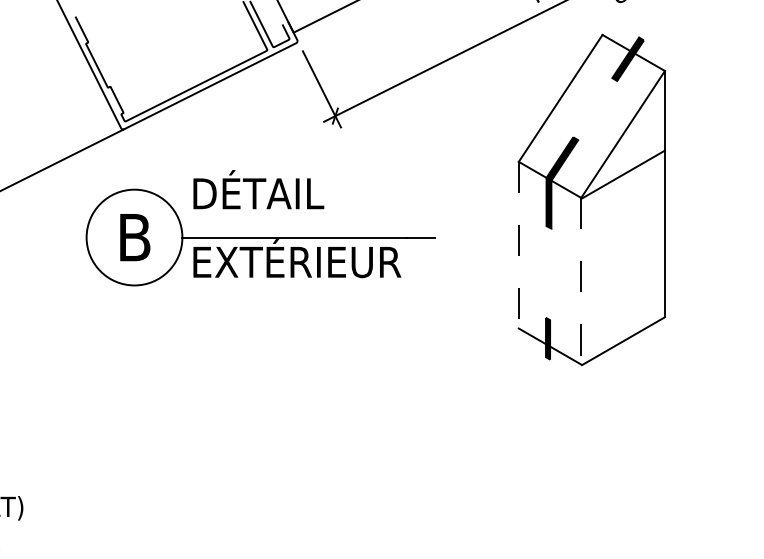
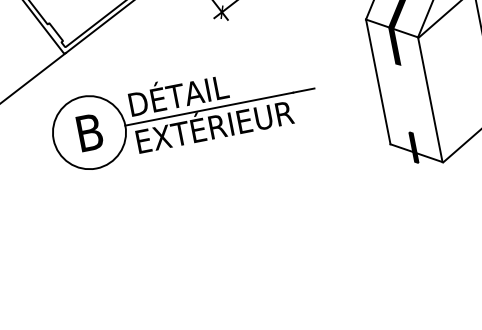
text: (258, 189) -> (178, 92), moved
line: (518, 245) -> (378, 82), dashed -> solid
line: (581, 281) -> (430, 99), dashed -> solid

